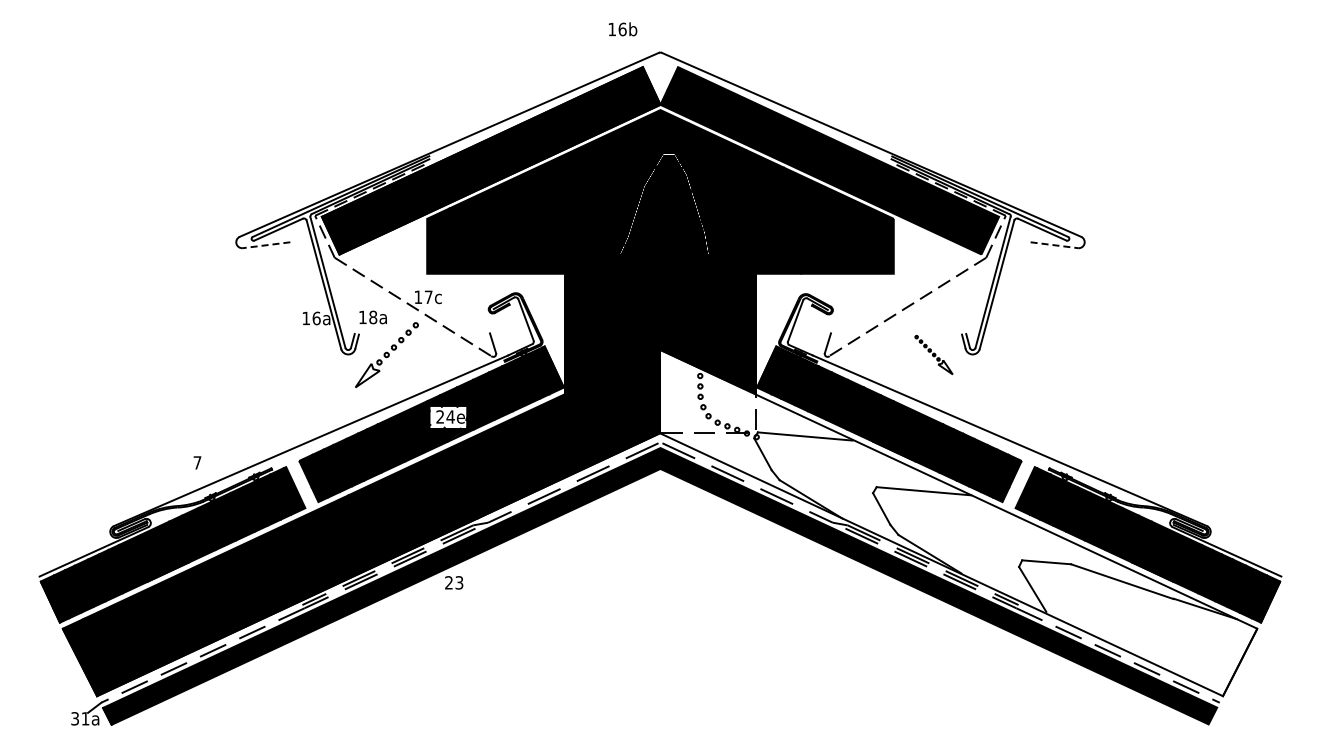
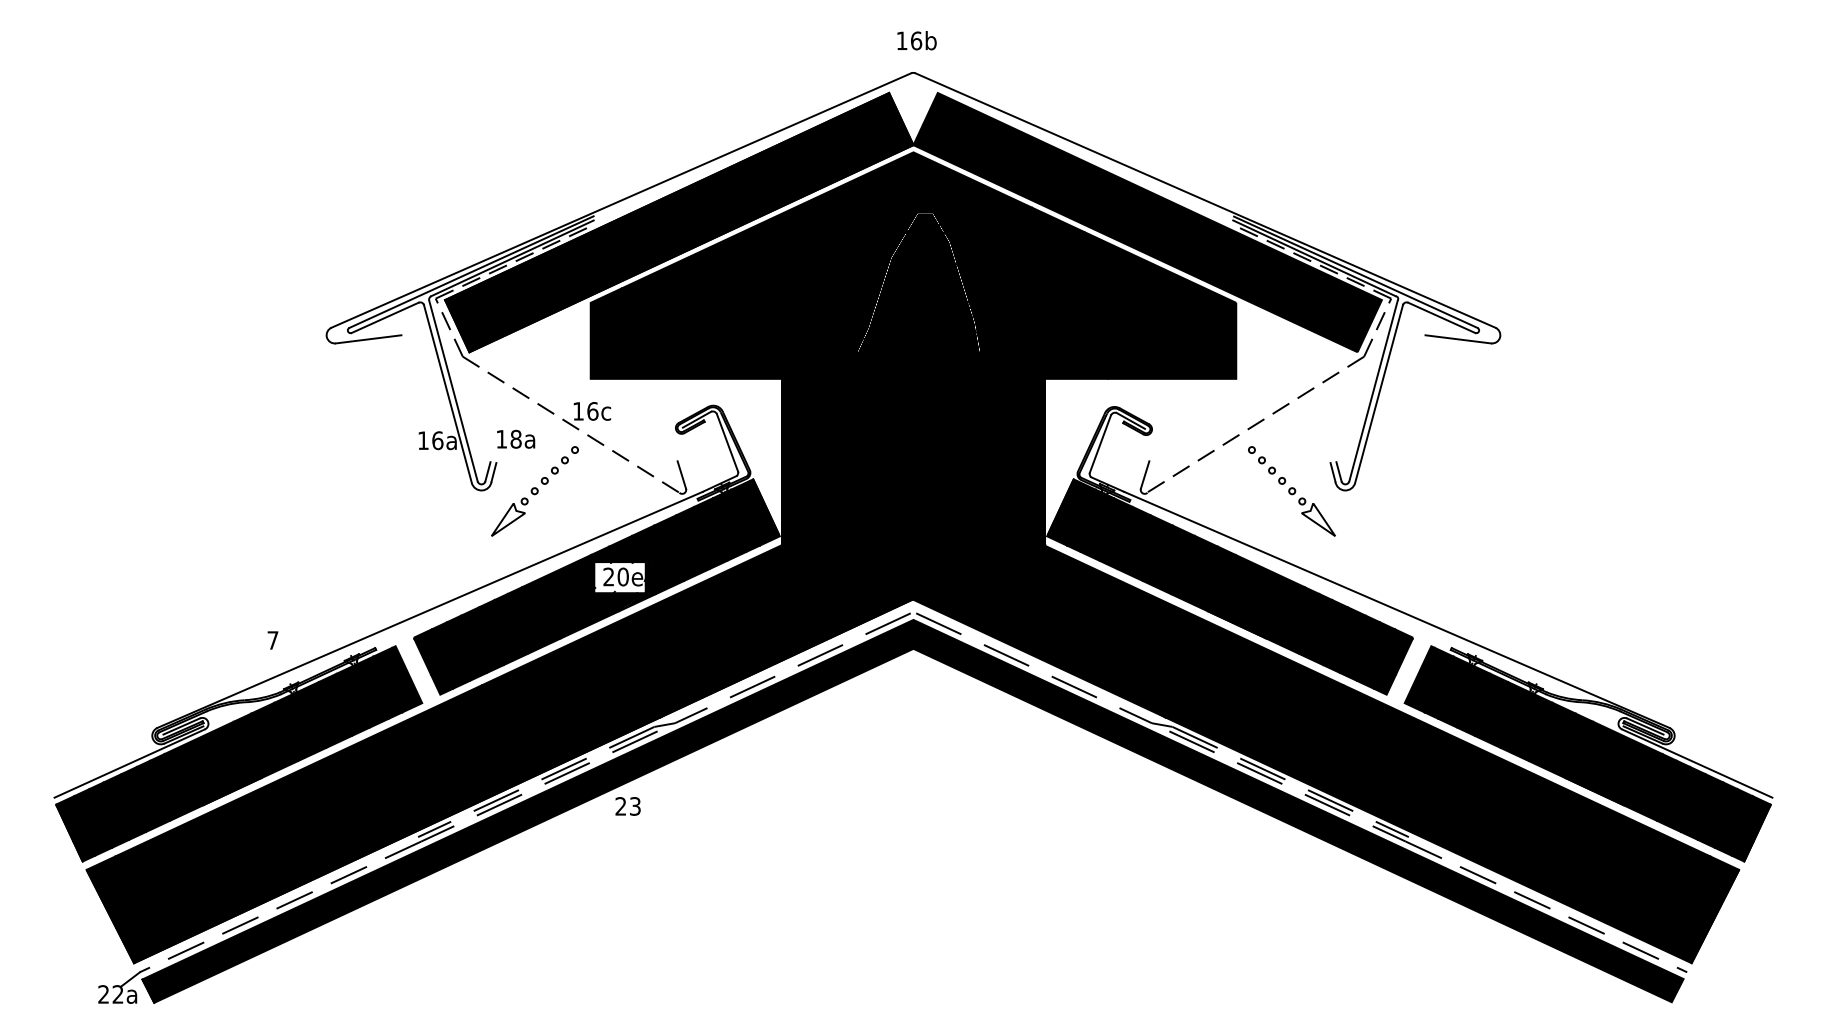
text: (623, 29) -> (917, 40), moved
line: (266, 245) -> (368, 339), dashed -> solid
line: (1054, 245) -> (1458, 339), dashed -> solid
text: (428, 297) -> (592, 411), 17c -> 16c
part: (933, 354) -> (1291, 490), size x1.67
text: (450, 416) -> (622, 576), 24e -> 20e
fill: (958, 522) -> (1325, 722), added
text: (80, 718) -> (111, 994), 31a -> 22a

